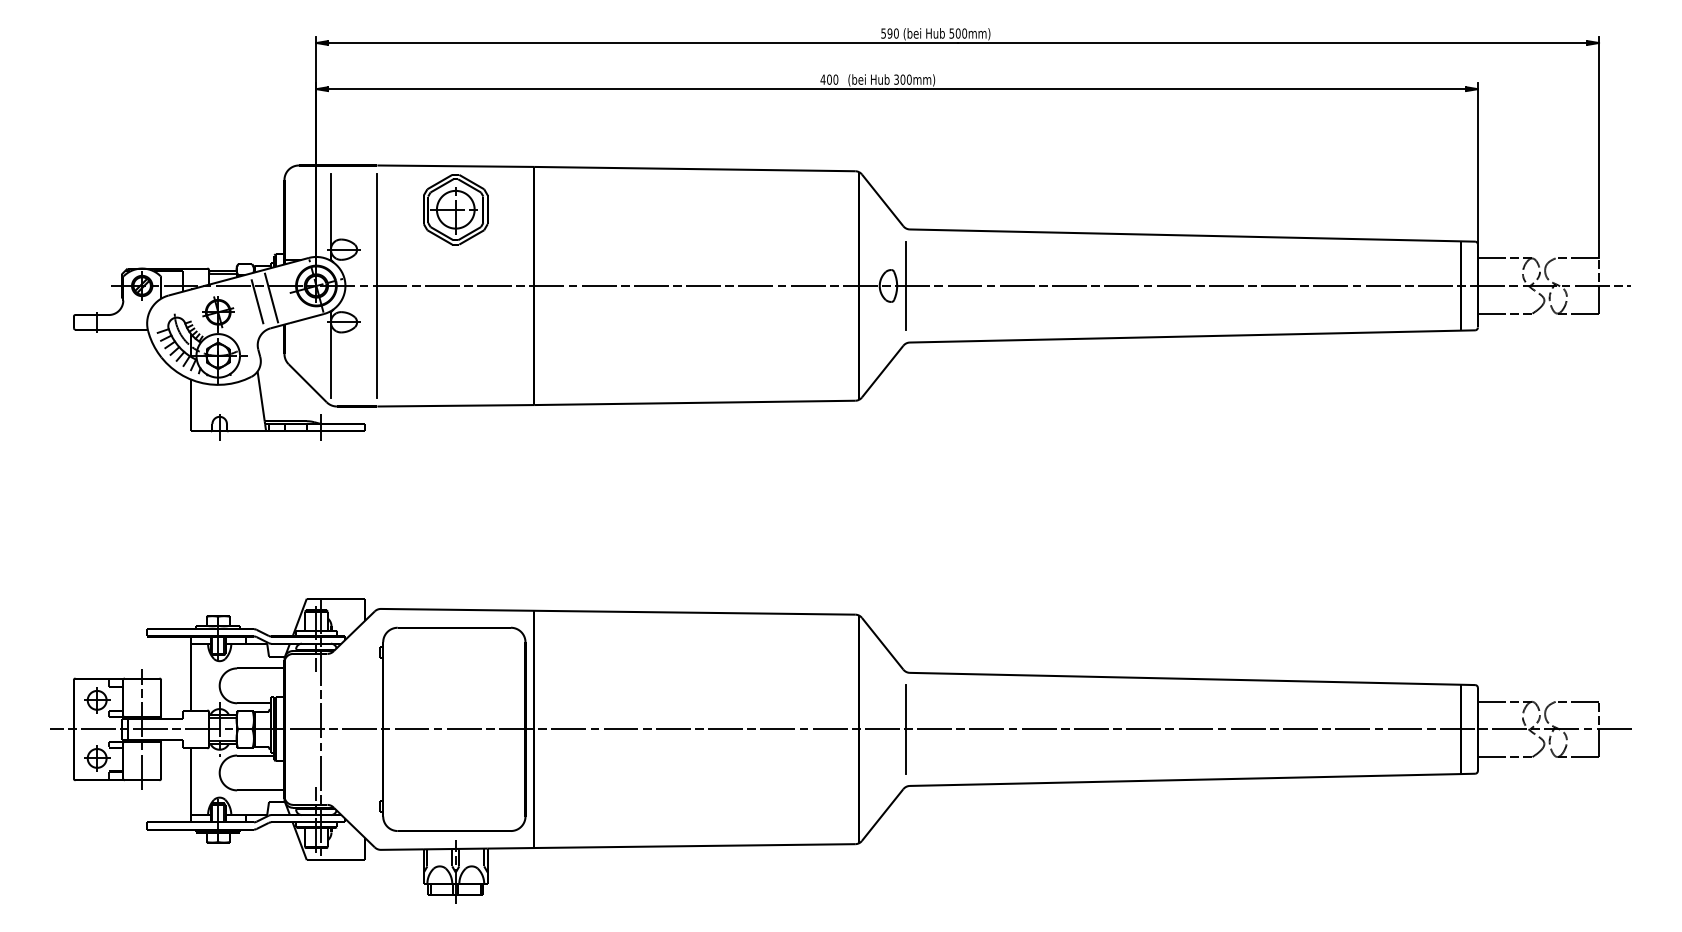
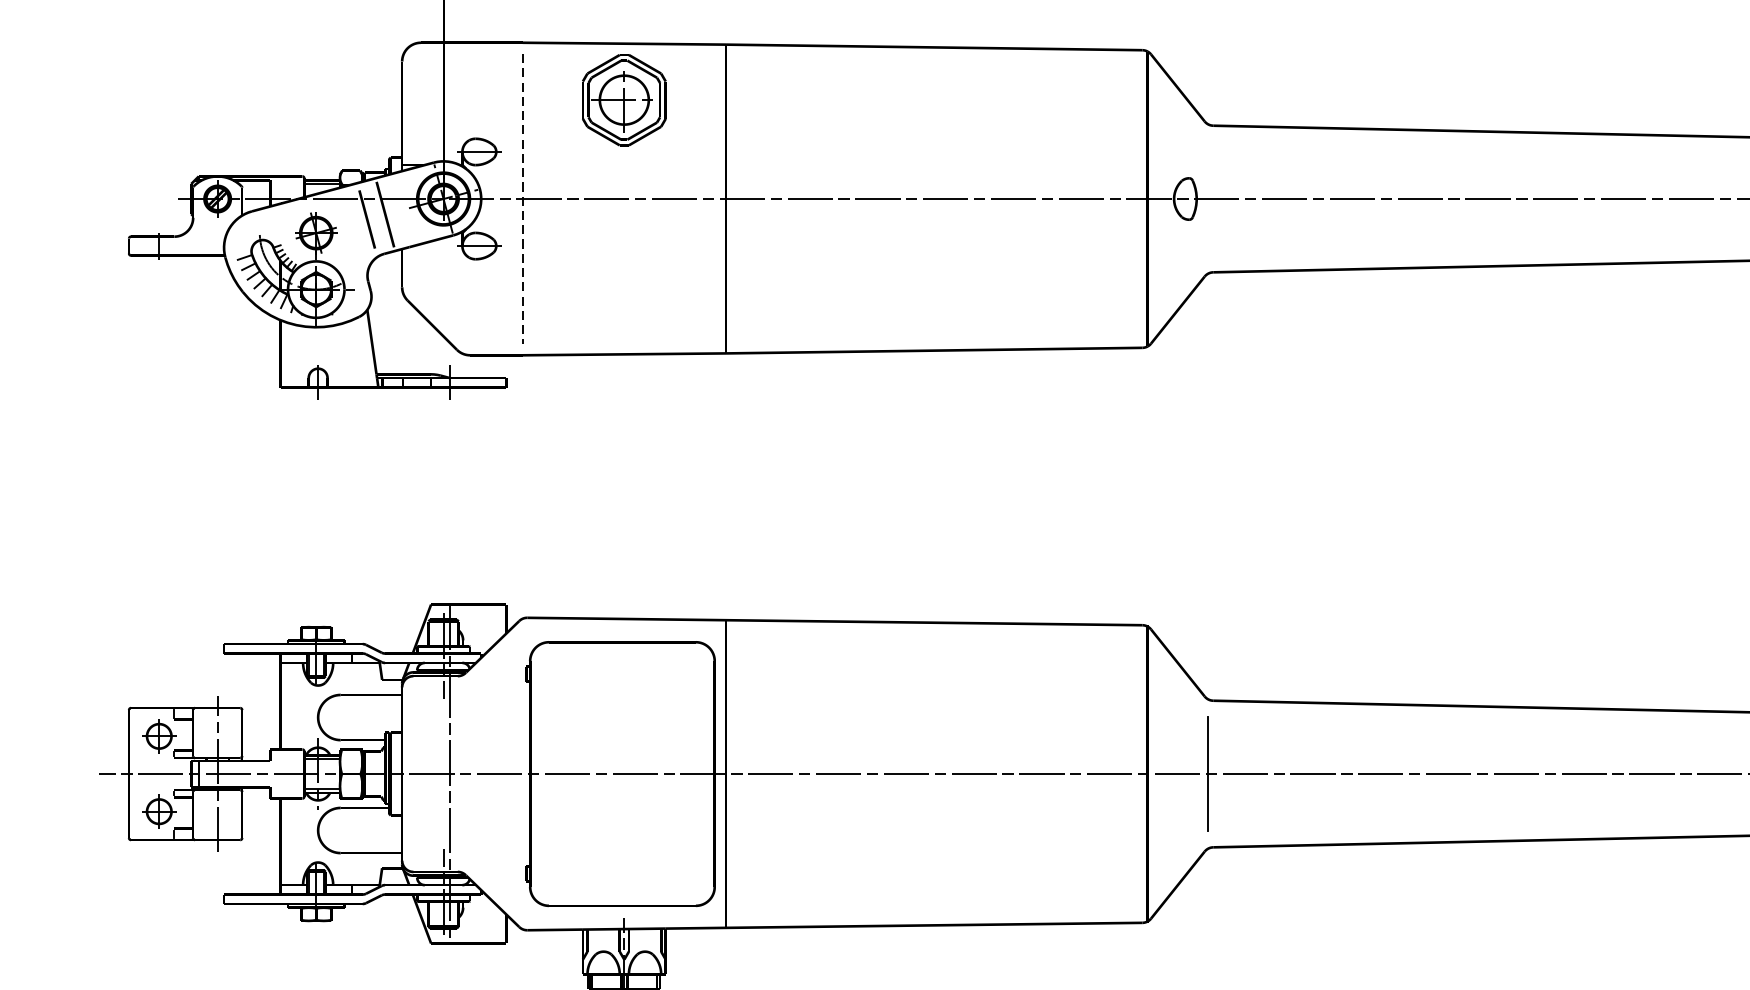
line: (330, 211) -> (461, 102), removed
line: (905, 285) -> (1207, 198), removed
line: (377, 286) -> (522, 199), solid -> dashed
line: (330, 359) -> (461, 294), removed

